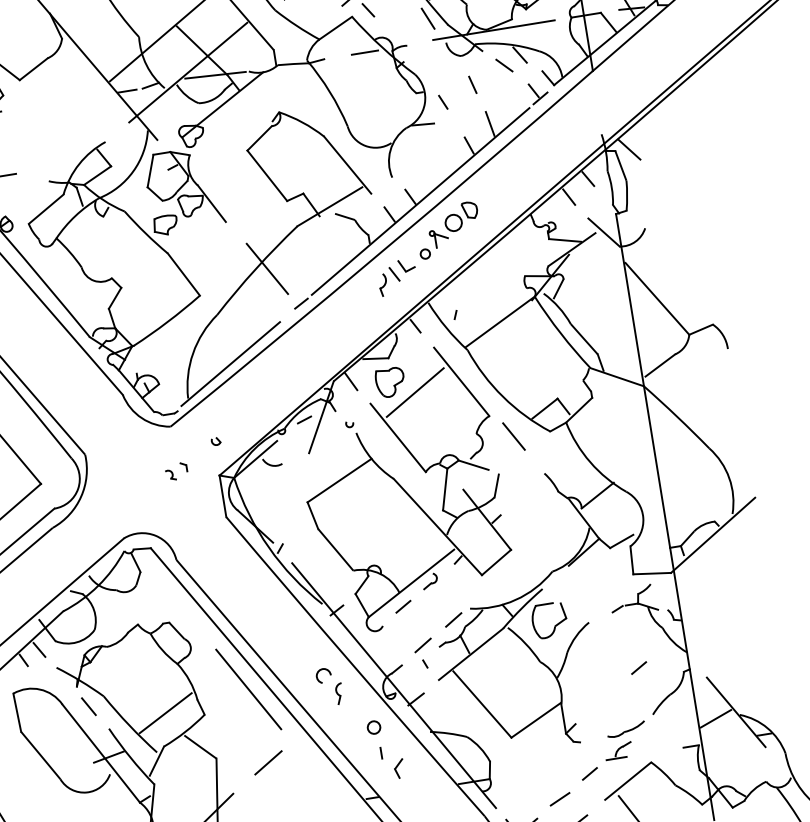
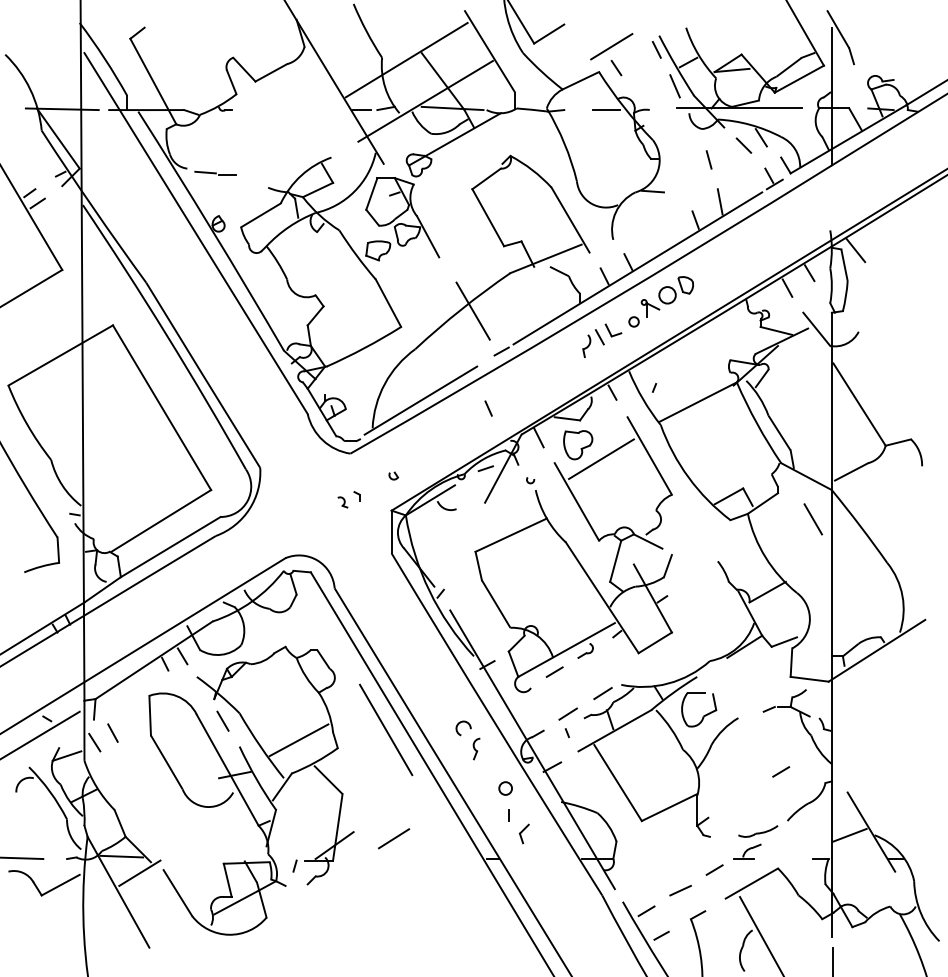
line: (443, 102) -> (488, 408), moved
line: (514, 436) -> (813, 519), moved
line: (268, 762) -> (394, 838), moved

